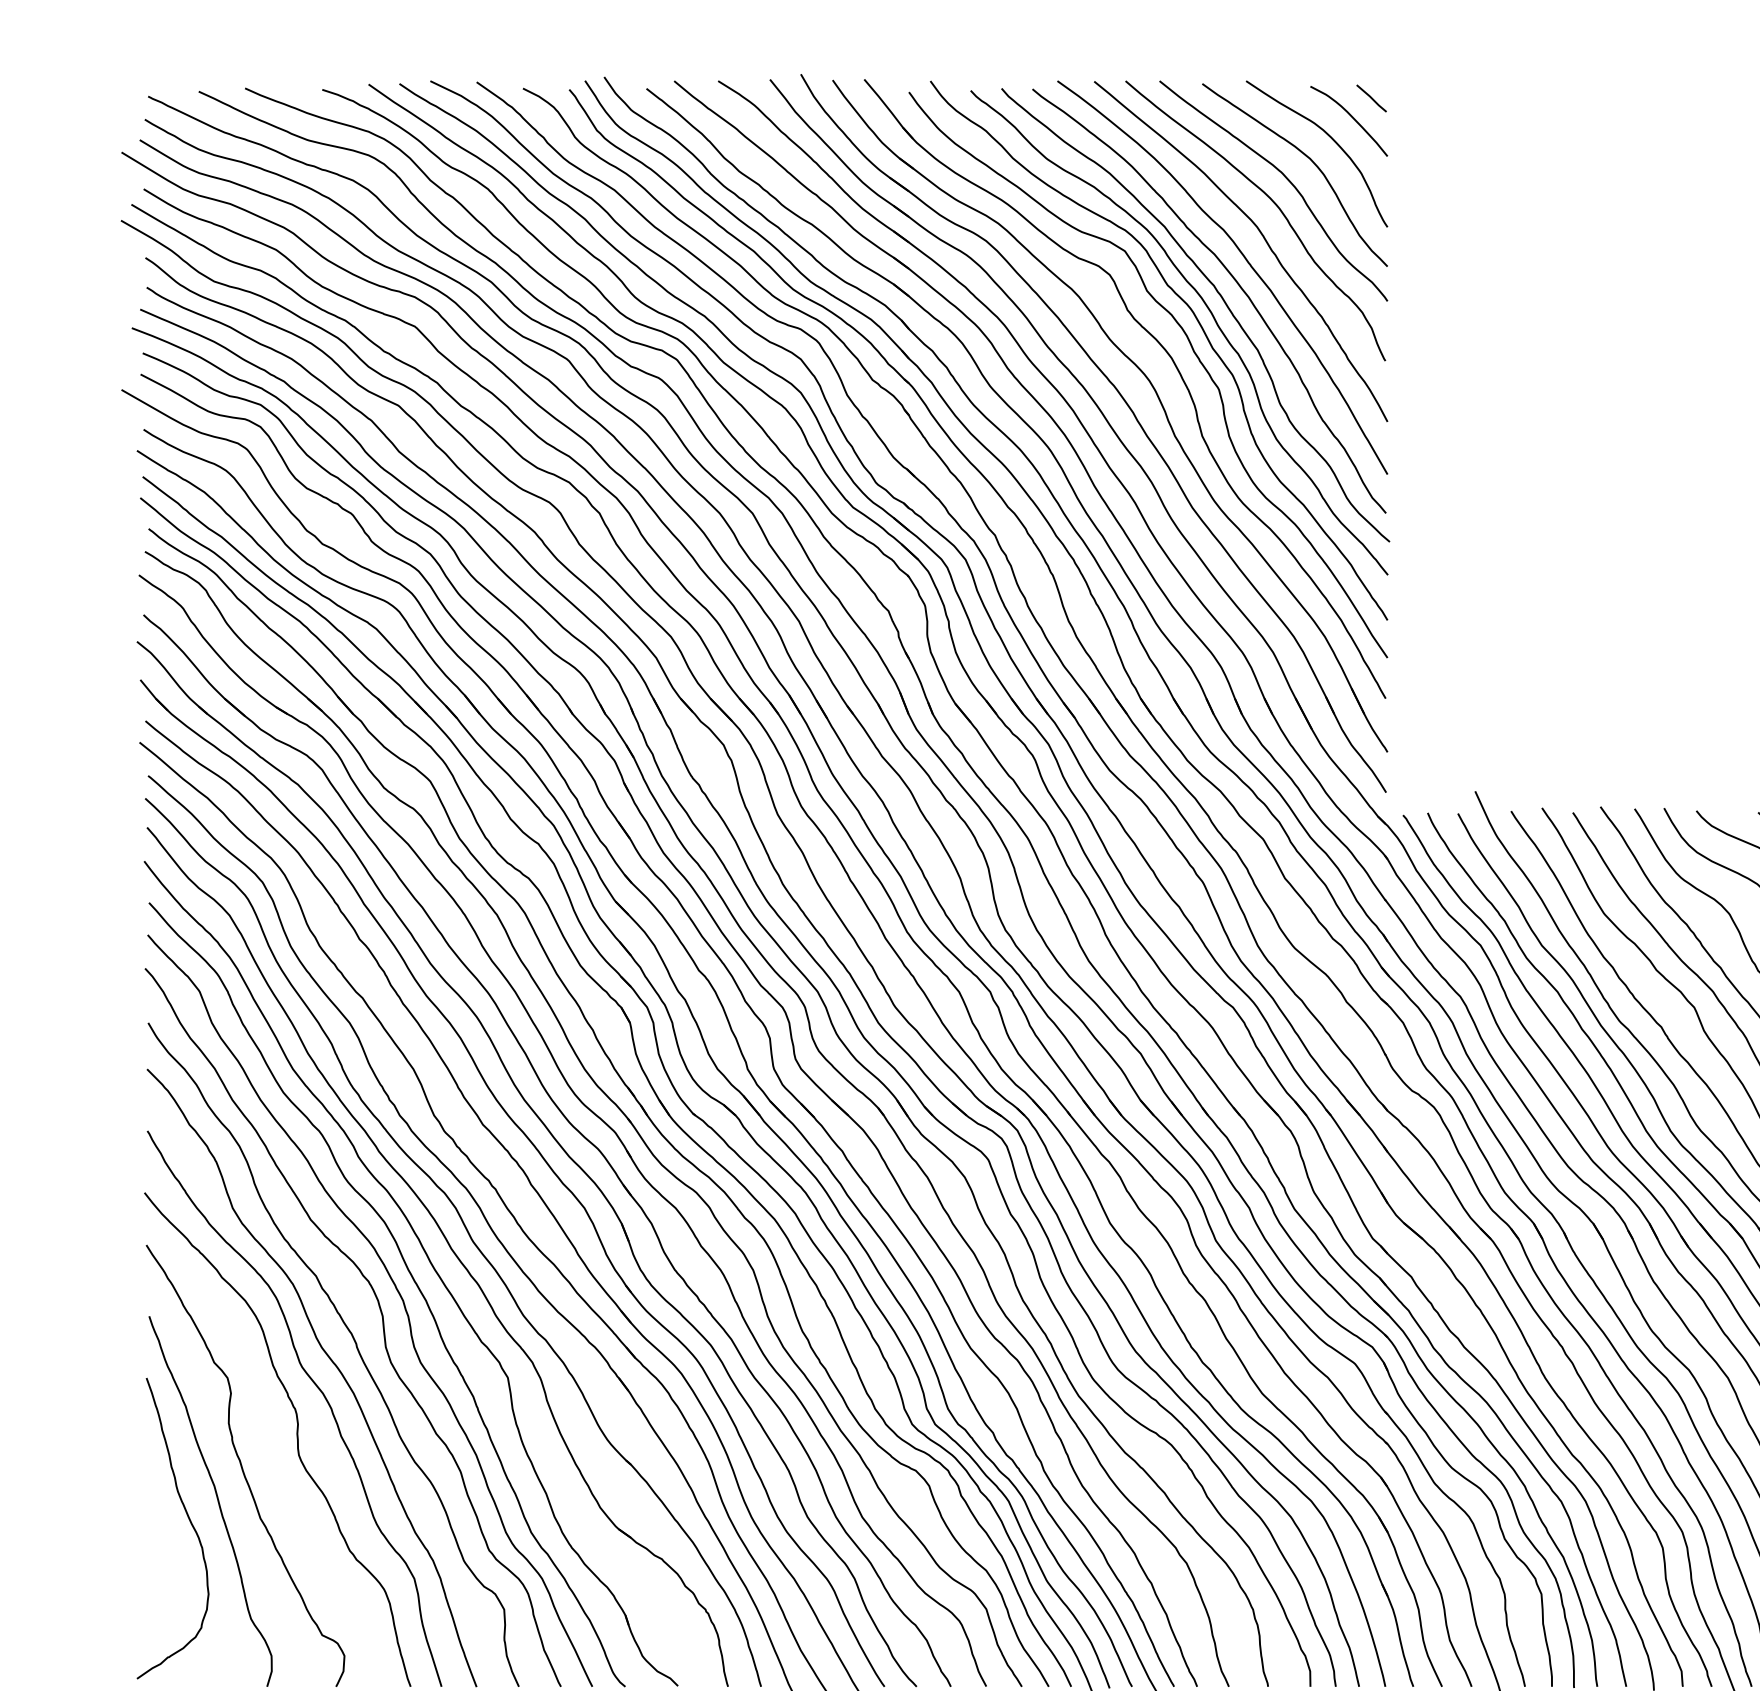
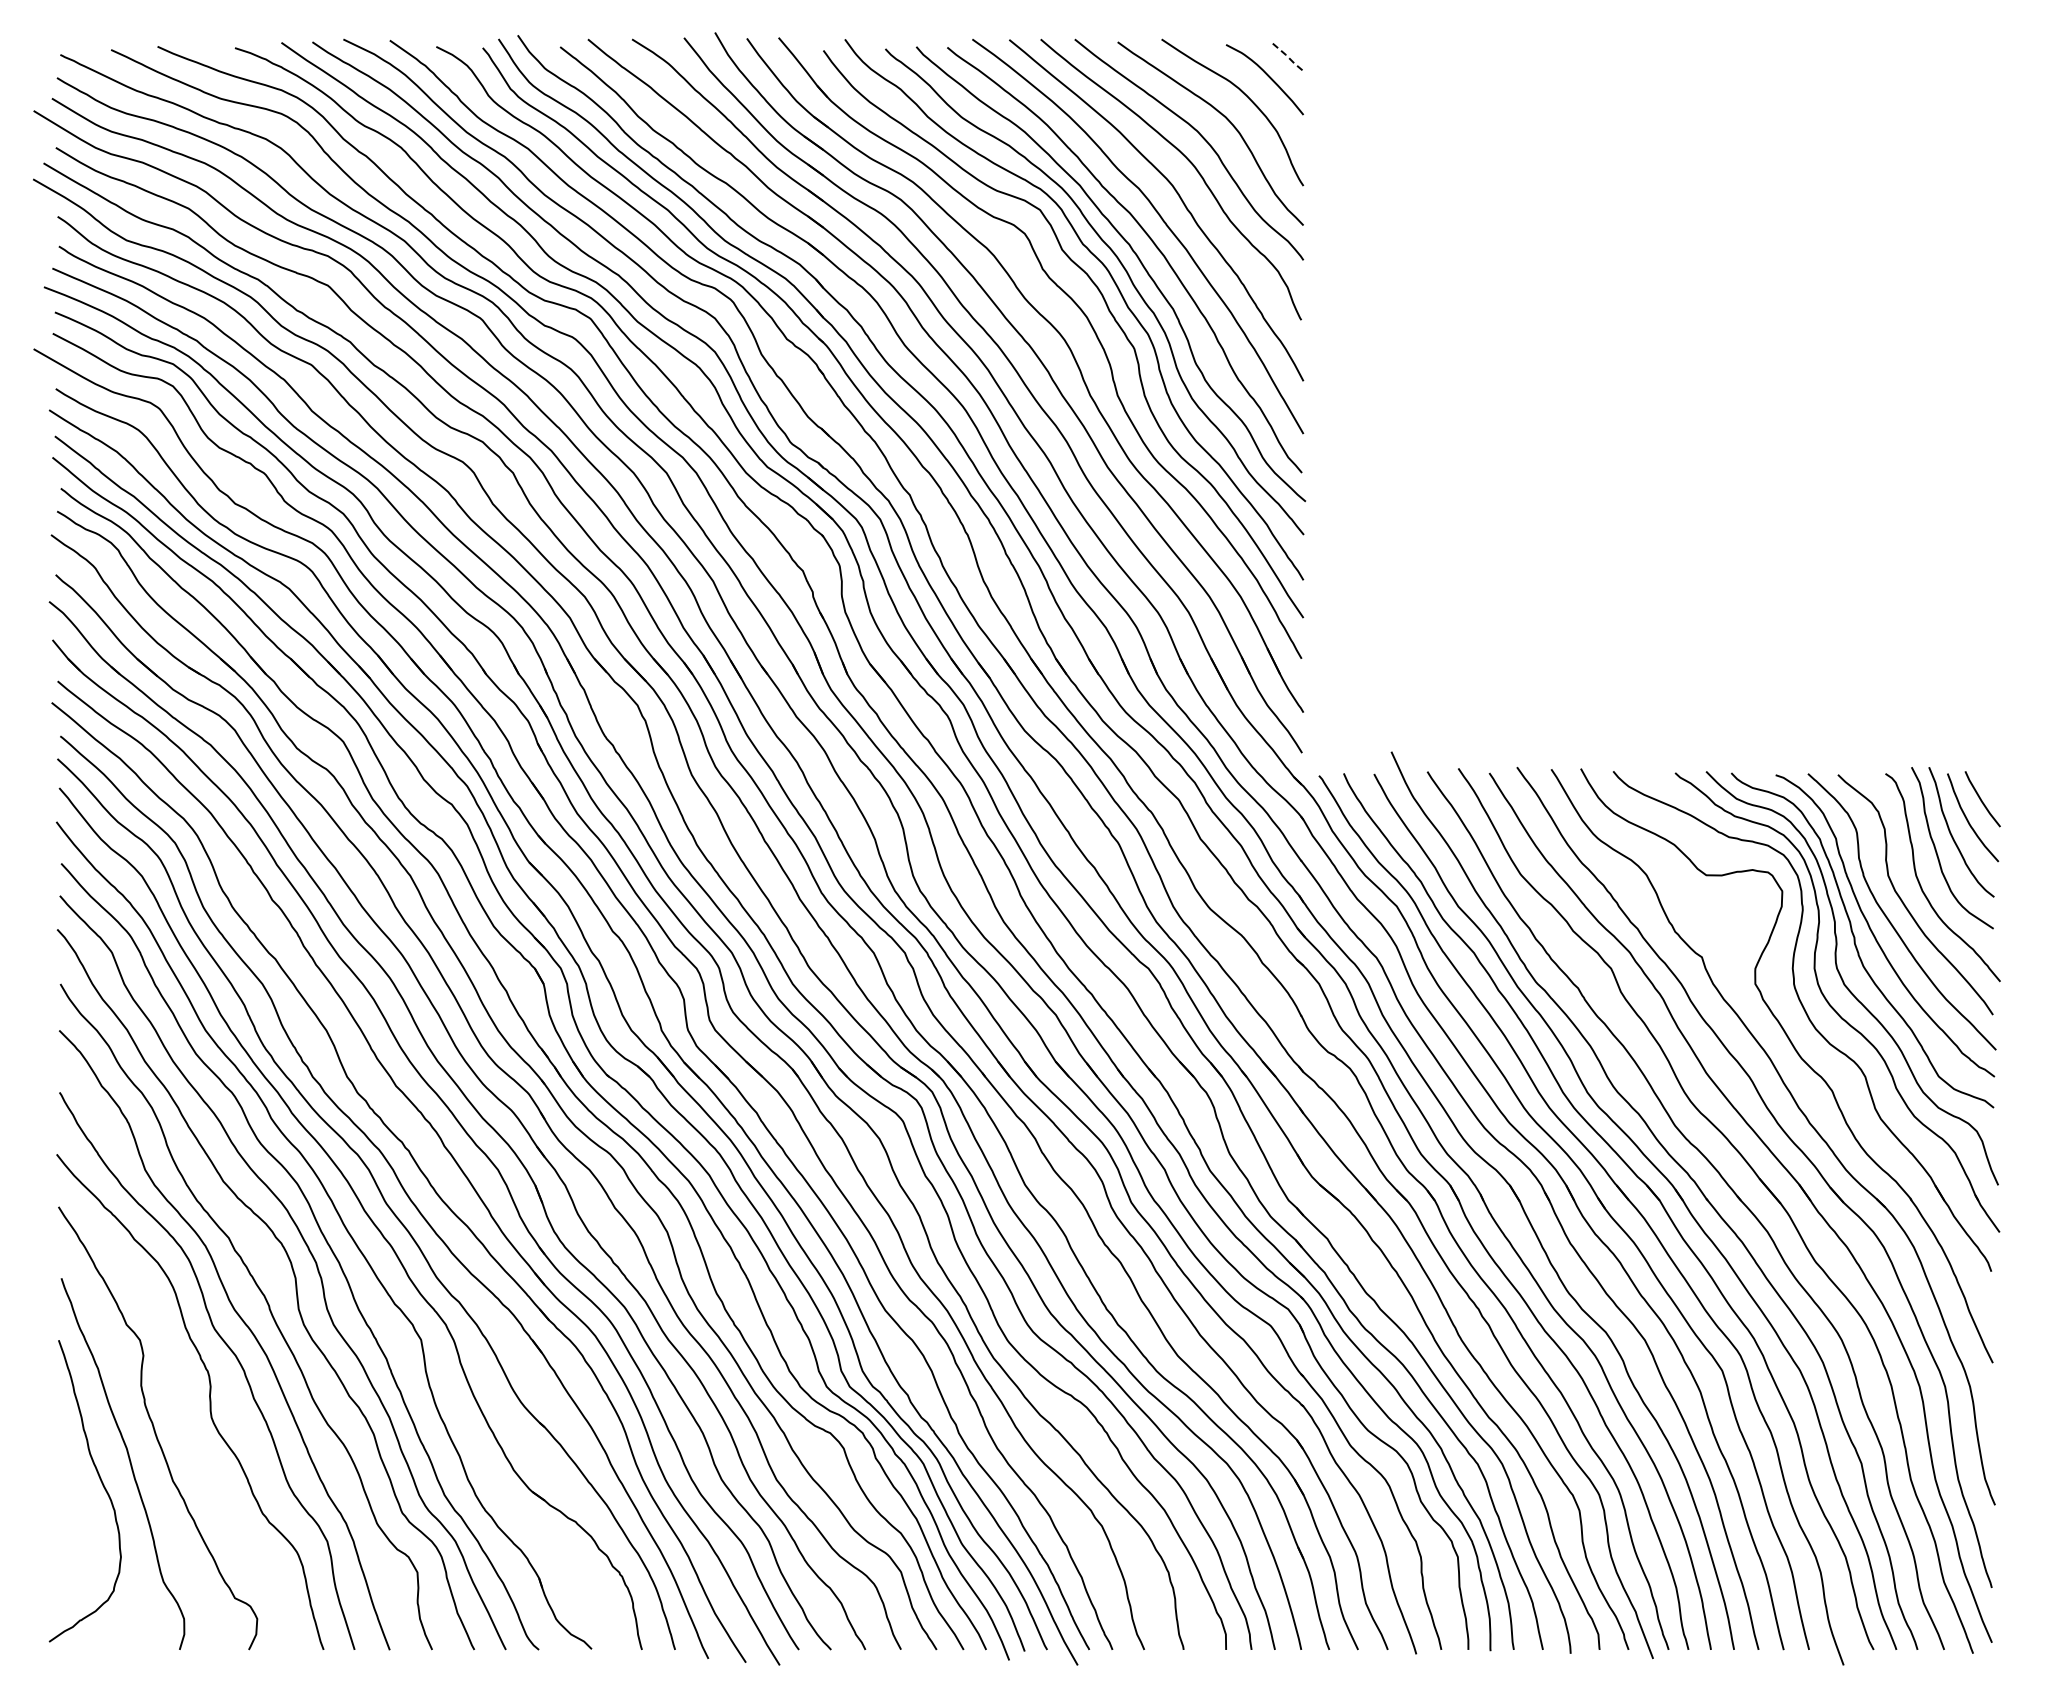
line: (1371, 98) -> (1287, 56), solid -> dashed

